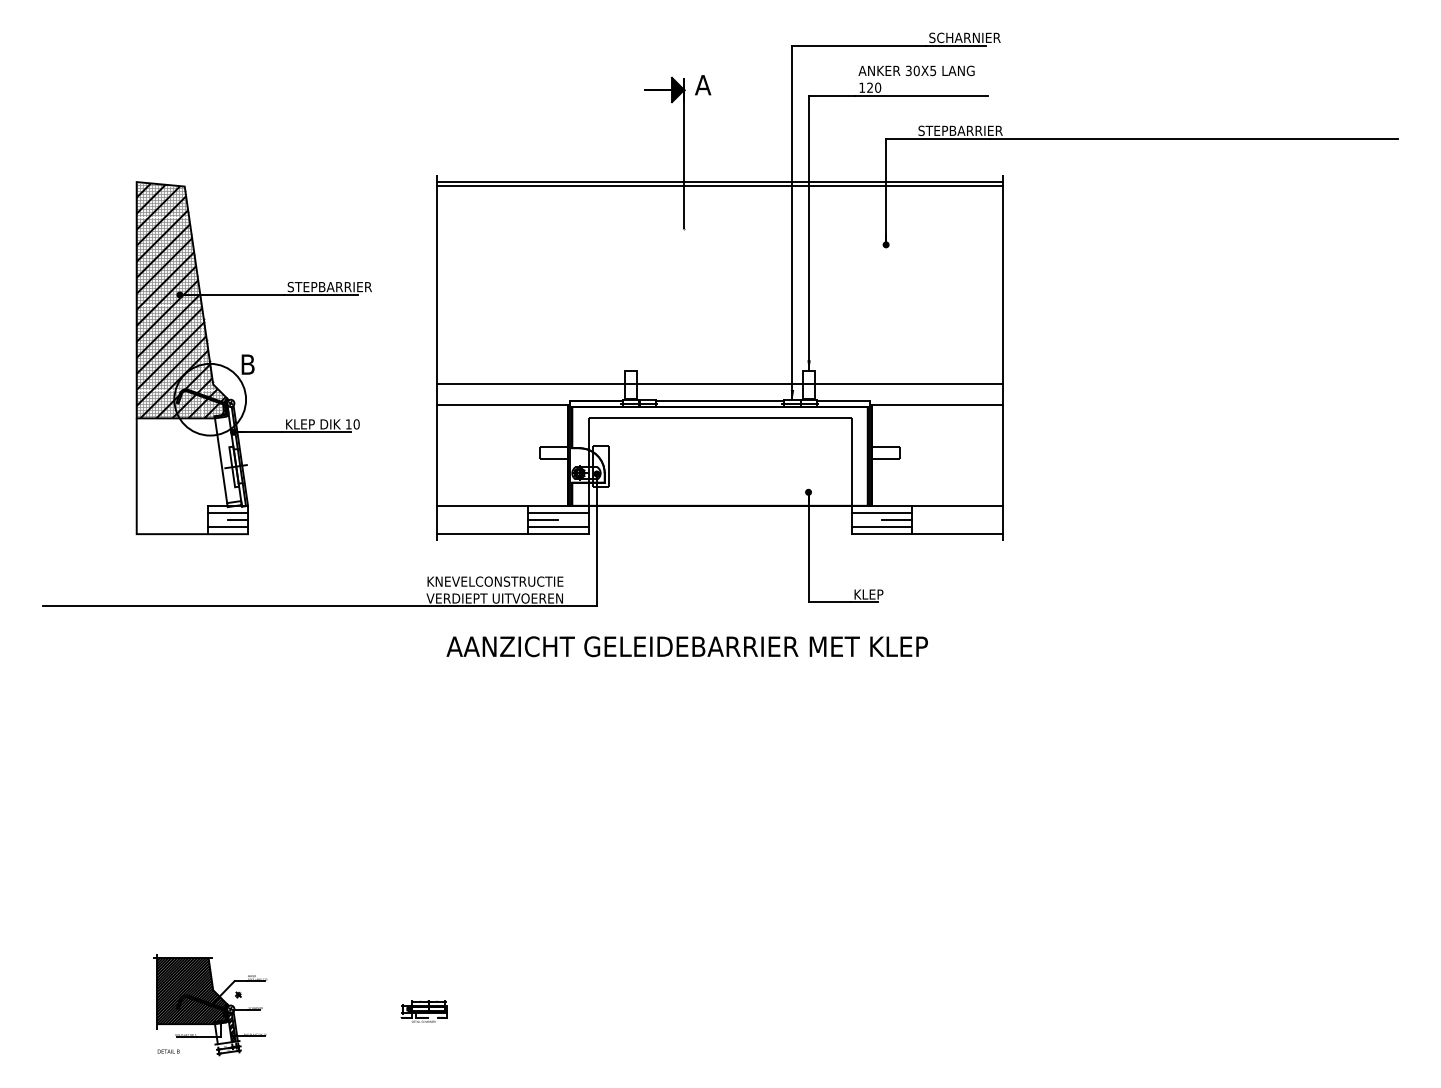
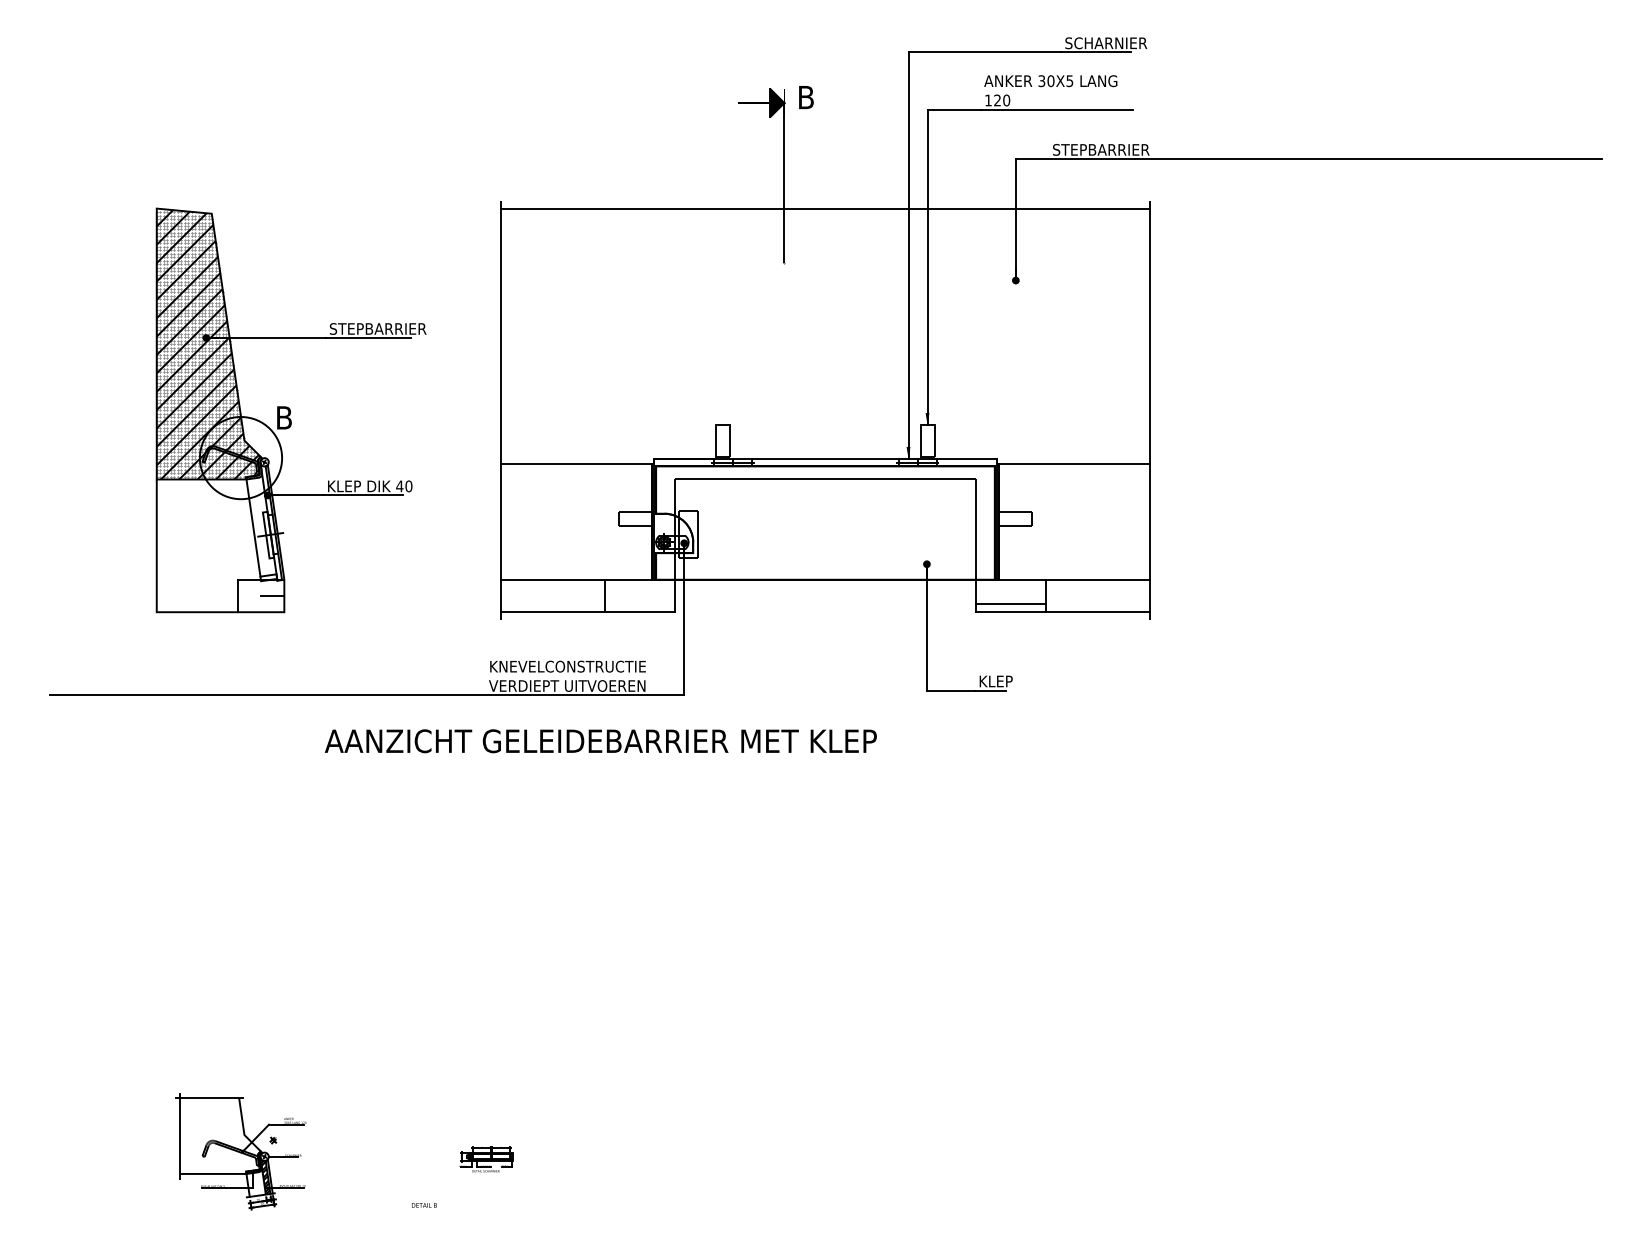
text: (702, 85) -> (805, 97), A -> B
line: (720, 186) -> (825, 213), removed
line: (720, 384) -> (825, 440), removed
text: (348, 424) -> (399, 486), 10 -> 40
line: (227, 512) -> (260, 587), removed
line: (557, 512) -> (639, 587), removed
line: (881, 512) -> (1010, 587), removed
line: (542, 519) -> (622, 595), removed
line: (897, 519) -> (1028, 595), removed
line: (227, 527) -> (260, 604), removed
line: (557, 527) -> (639, 604), removed
text: (686, 646) -> (600, 741), moved
hatch: (191, 990) -> (219, 1135), removed
text: (168, 1051) -> (424, 1205), moved

